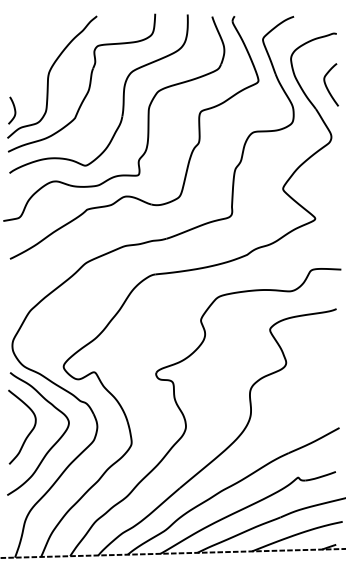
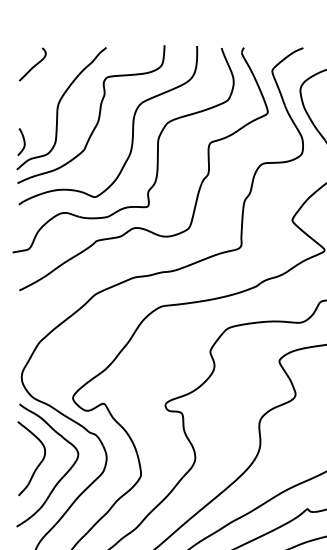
part: (23, 32) -> (32, 63), added

